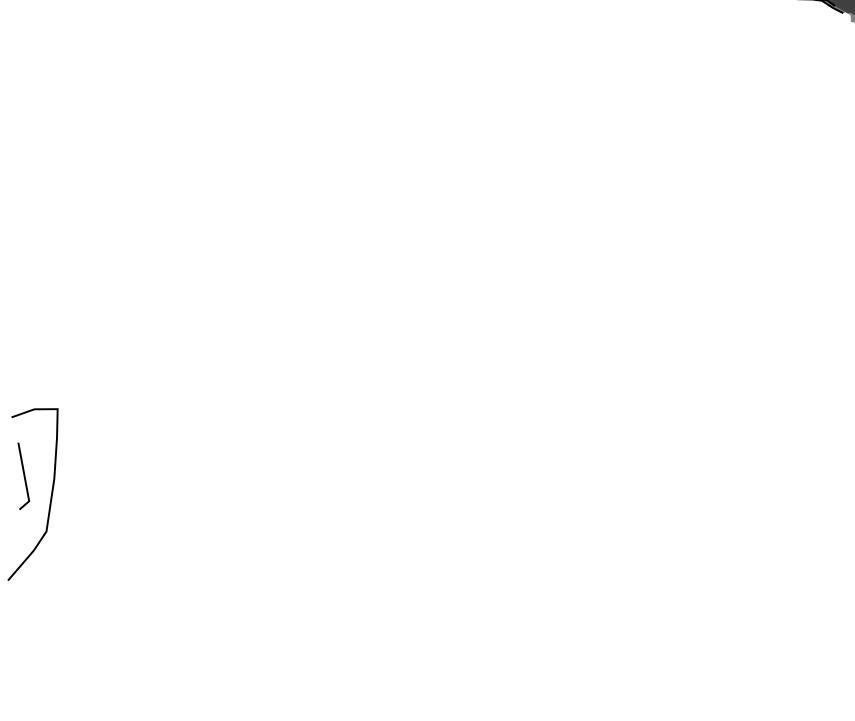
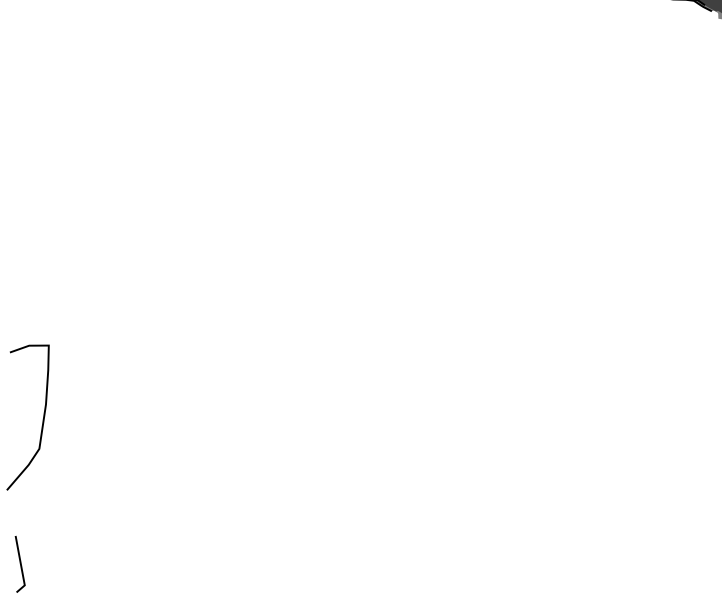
line: (23, 475) -> (19, 563), moved

